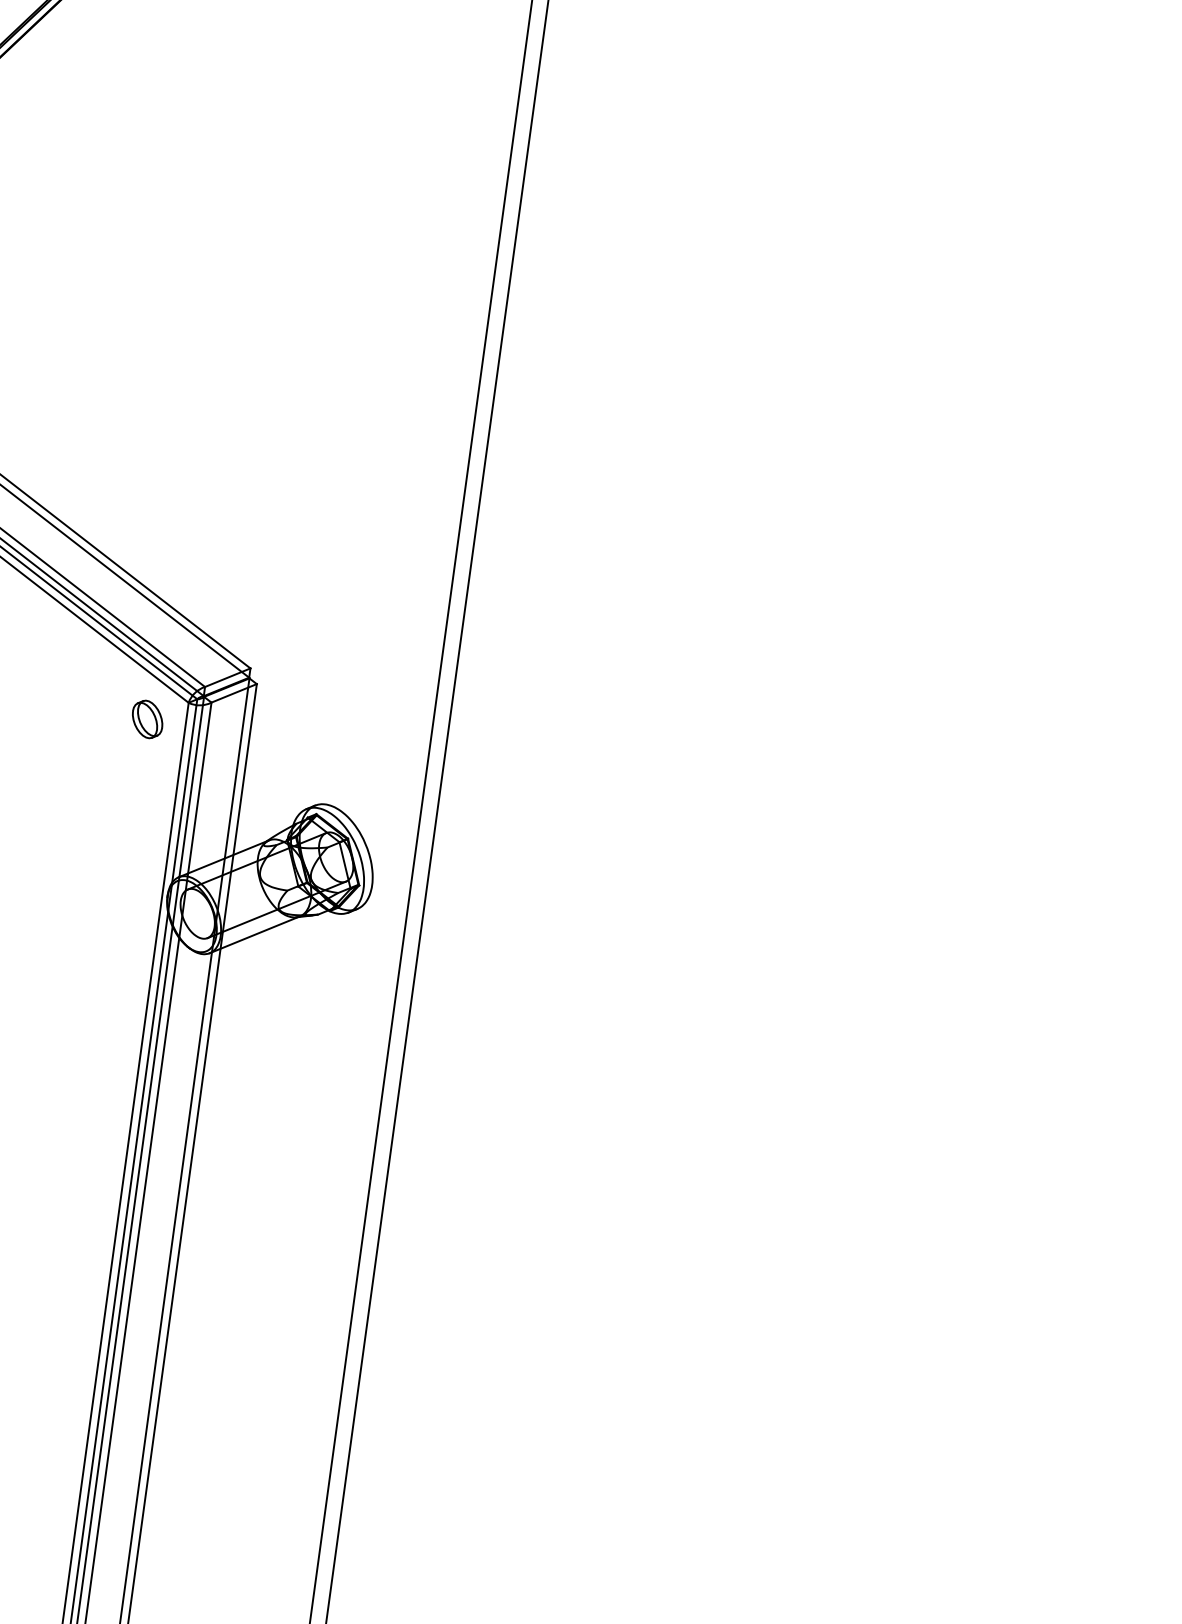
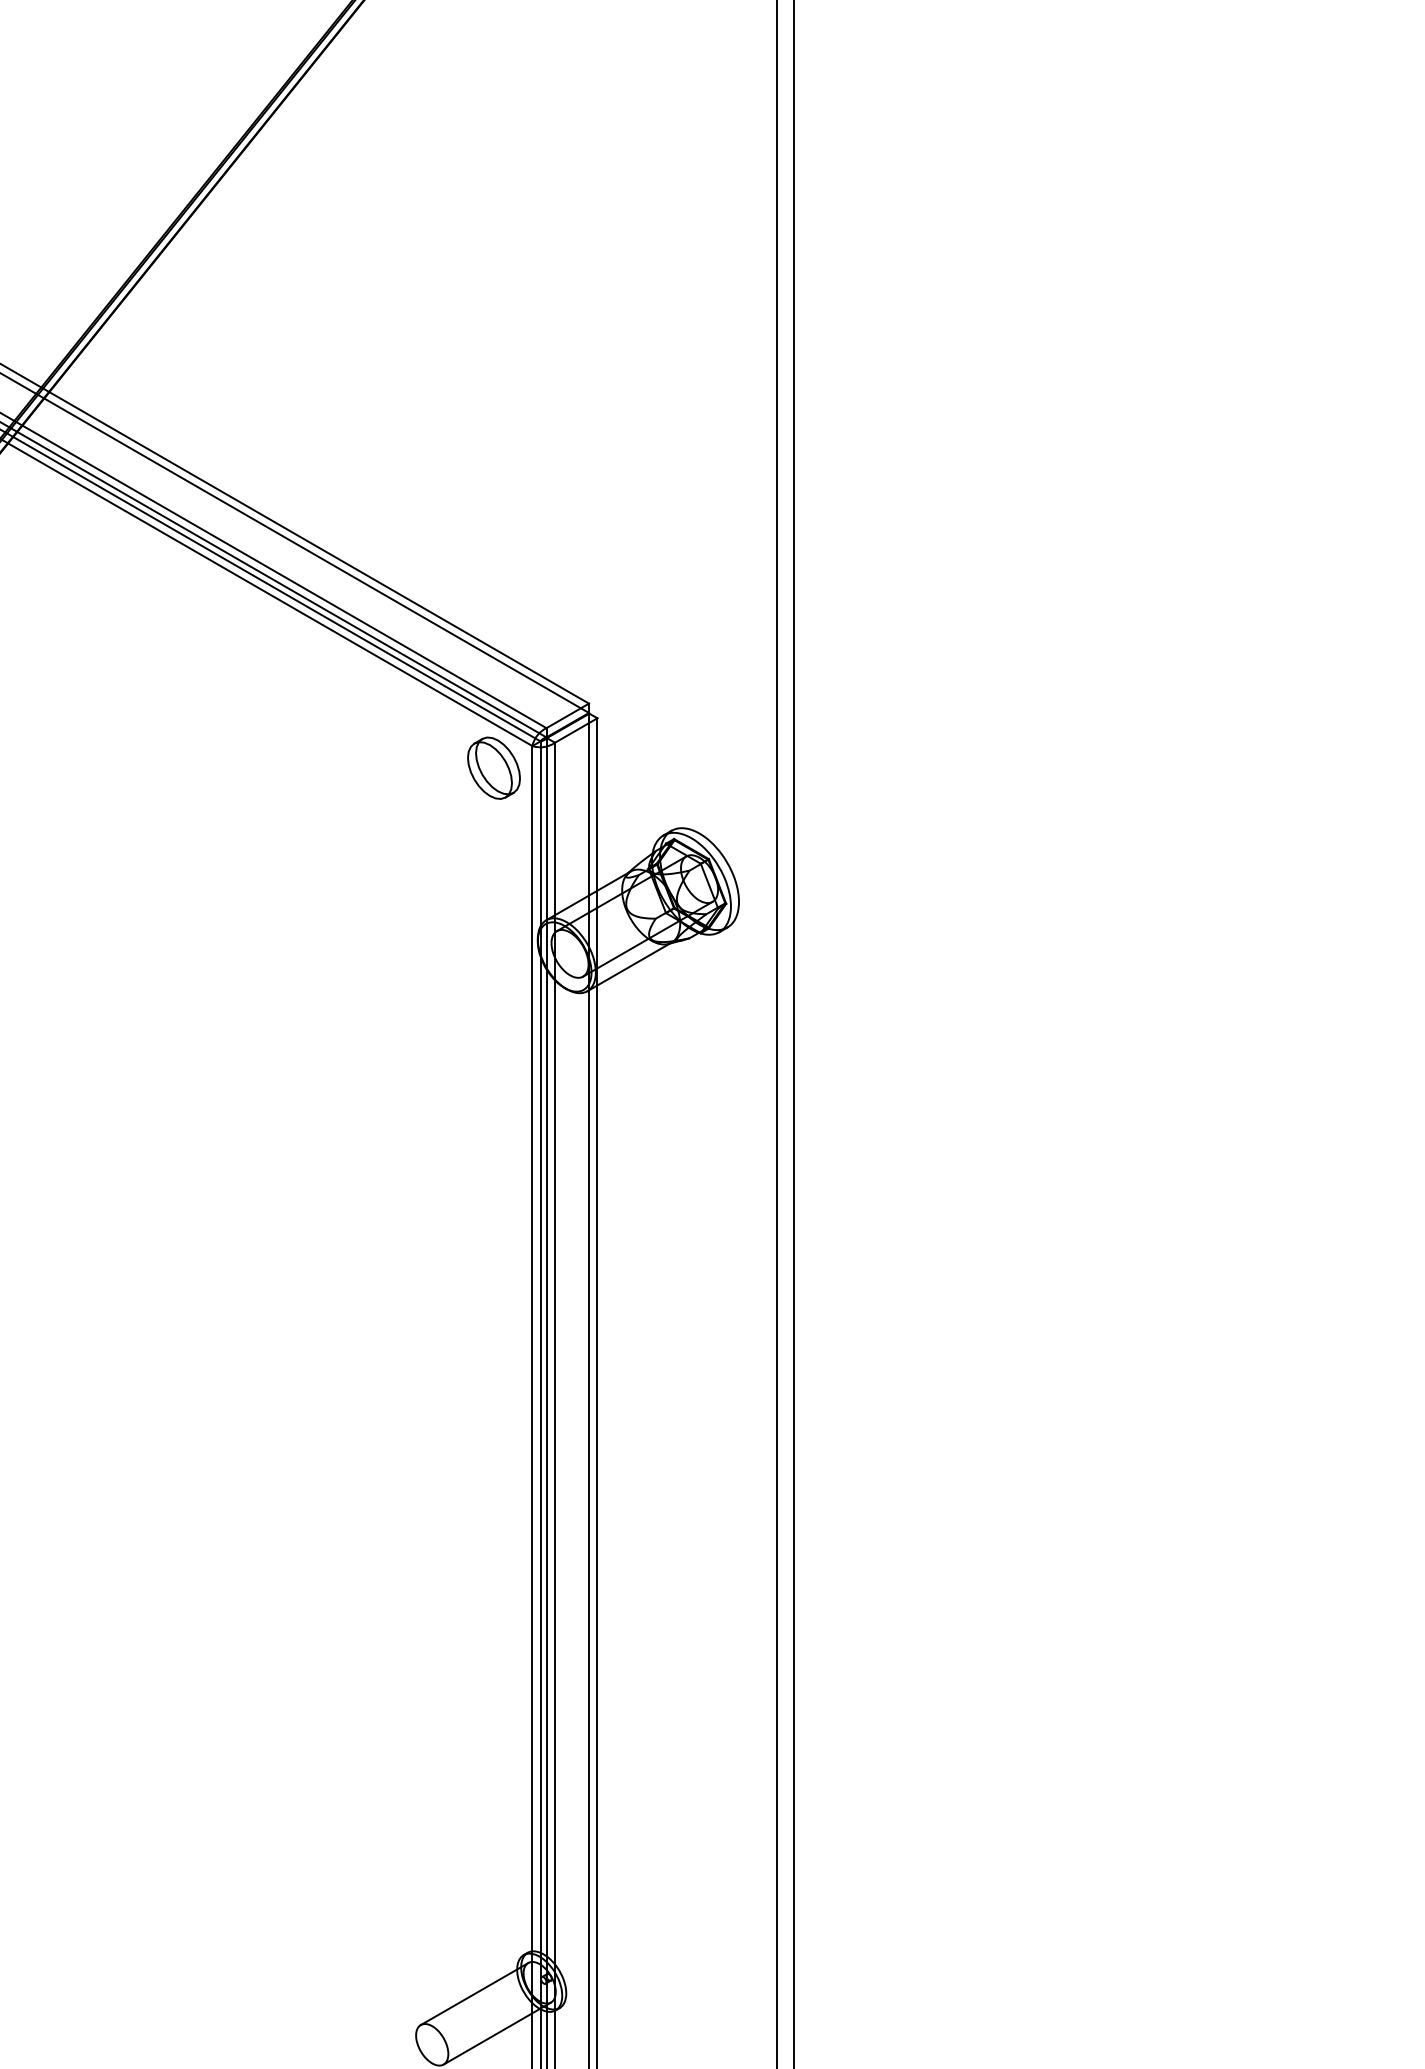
part: (147, 718) -> (493, 767), size x1.67

